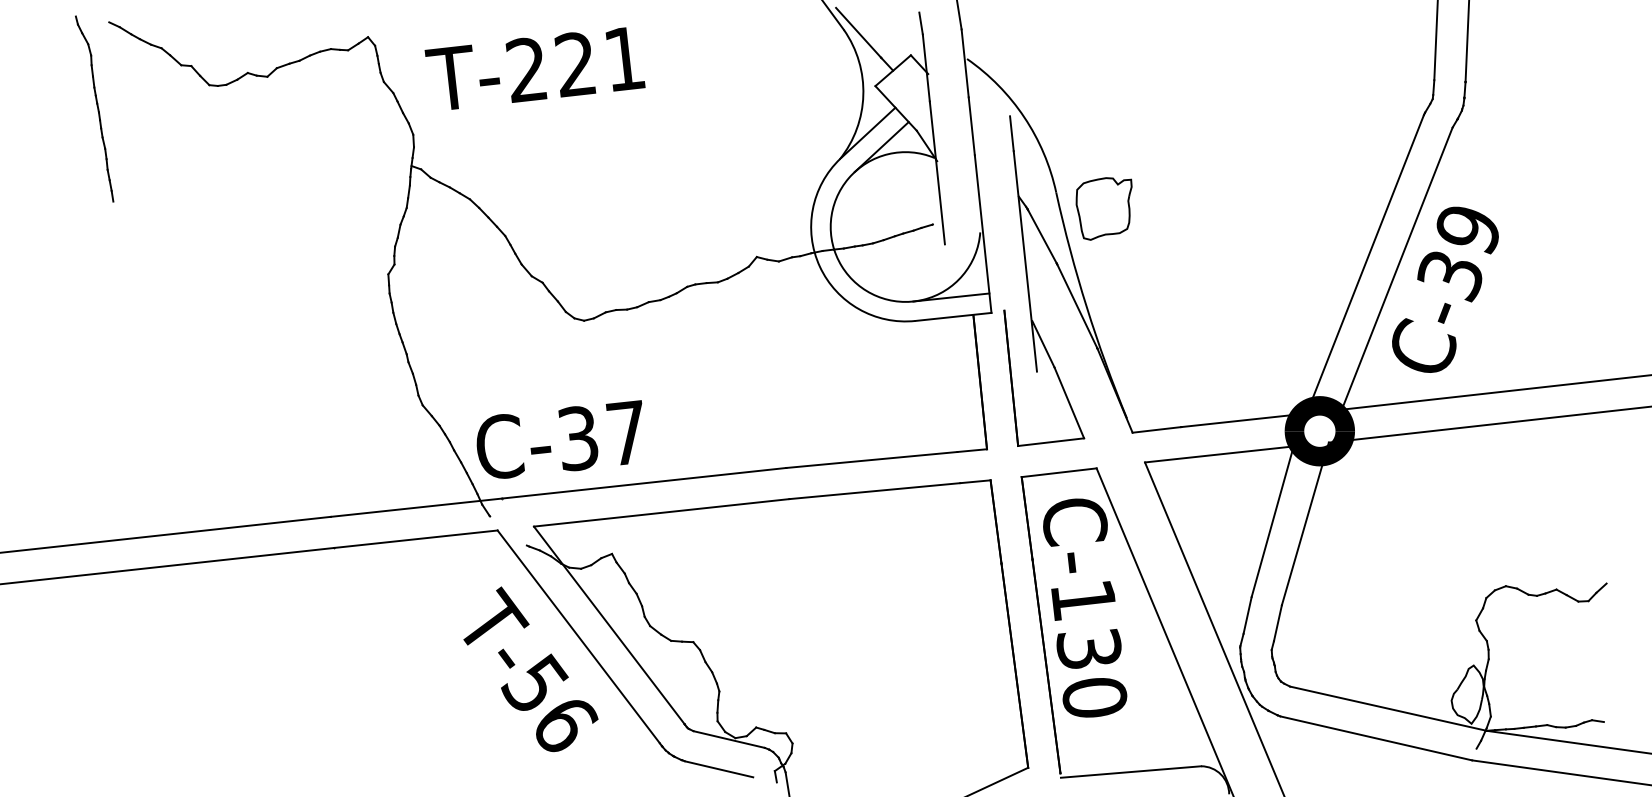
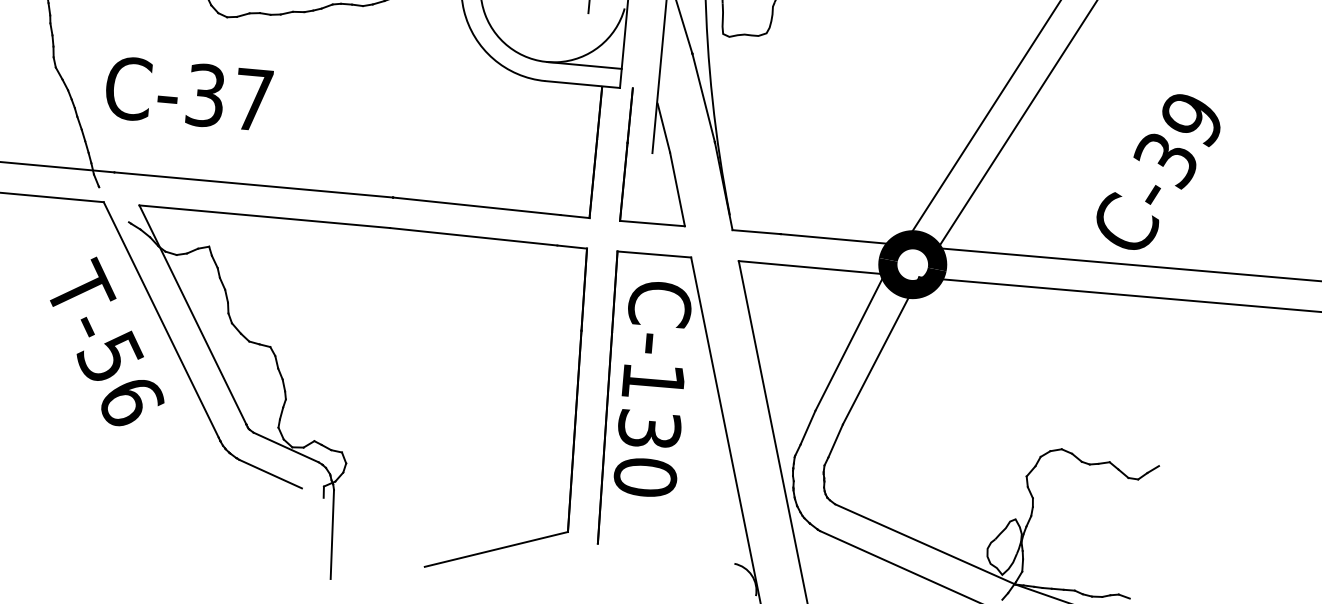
text: (1445, 289) -> (1158, 172), moved
text: (559, 439) -> (187, 93), moved
line: (1130, 771) -> (665, 555), removed

